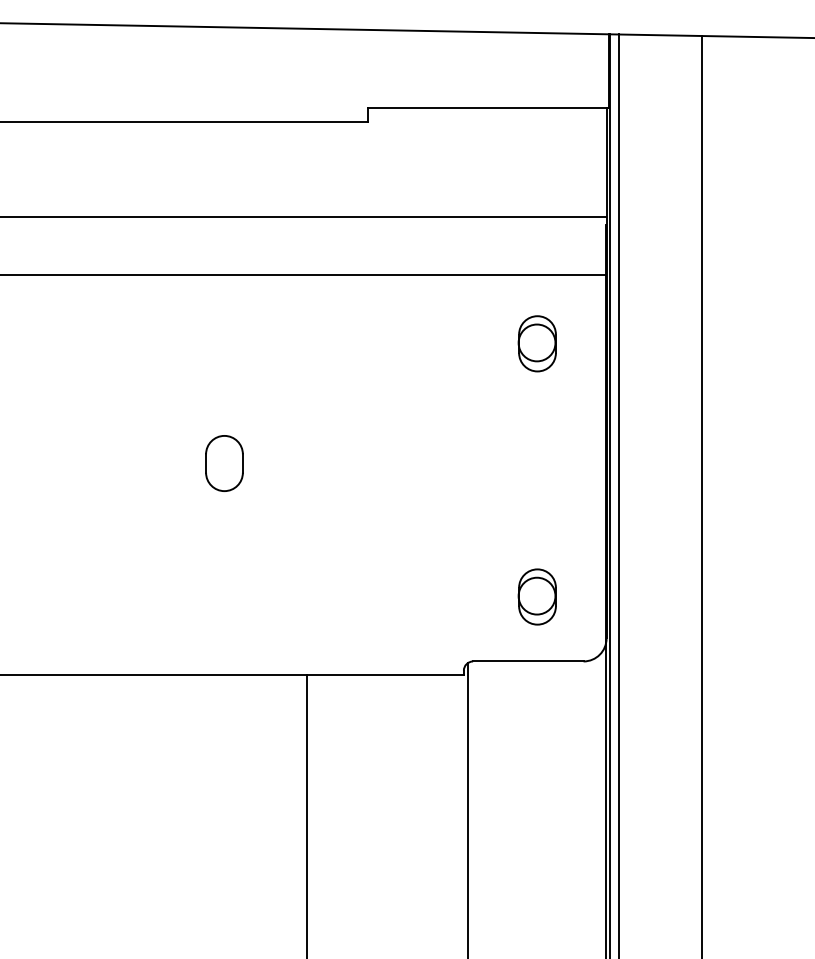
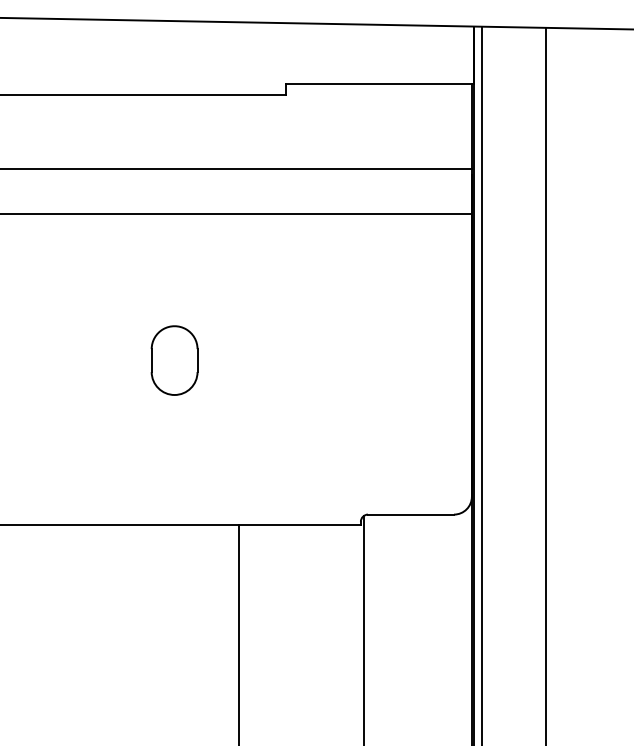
part: (536, 343) -> (417, 267), removed
part: (224, 463) -> (174, 360), size x1.6
part: (536, 597) -> (417, 464), removed

